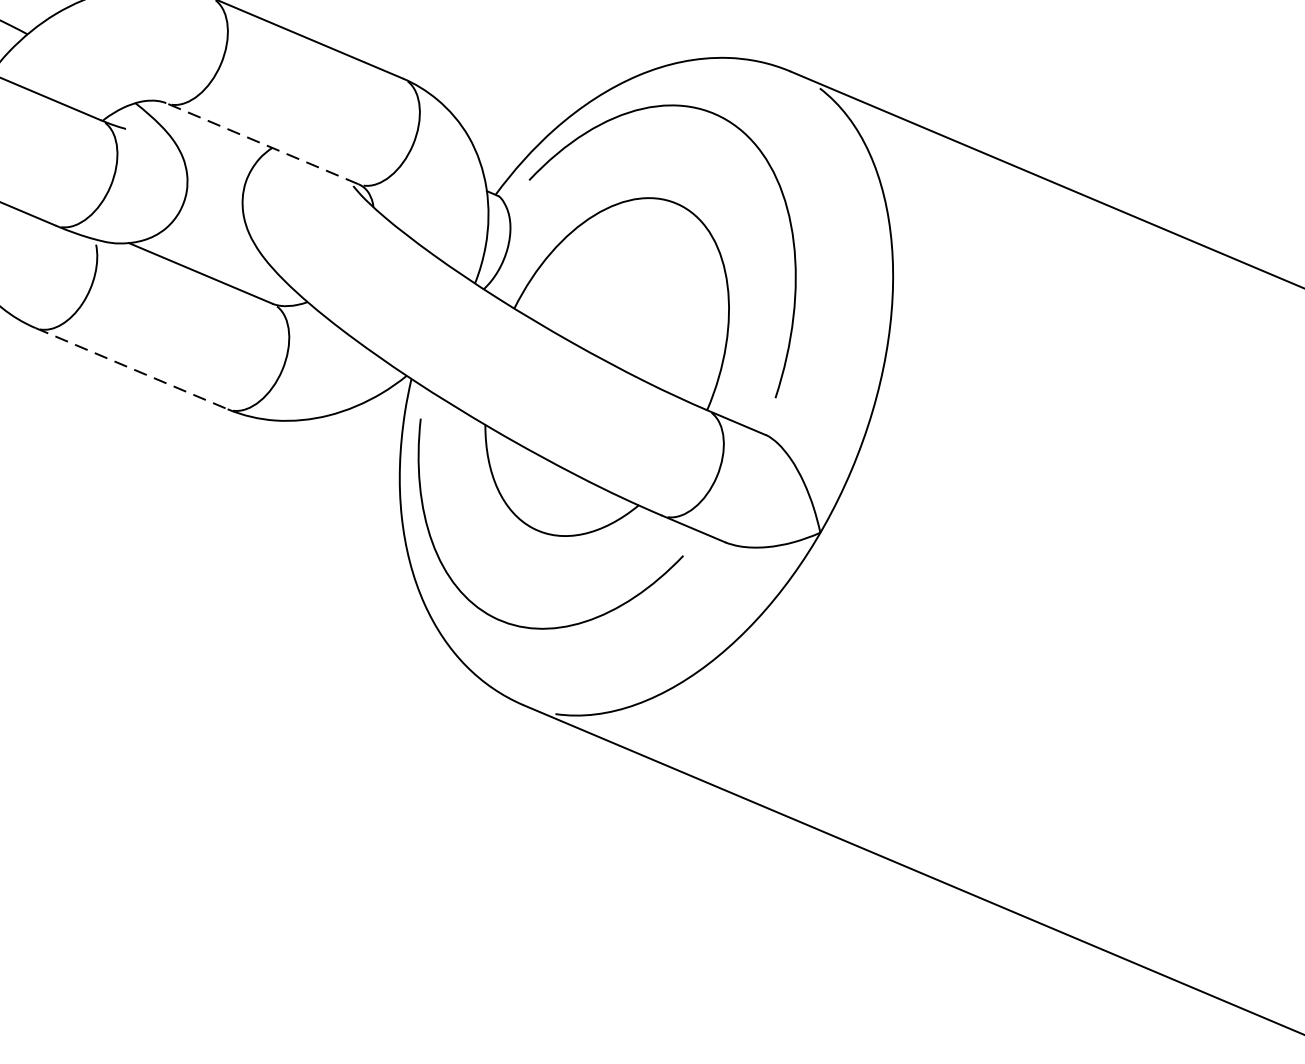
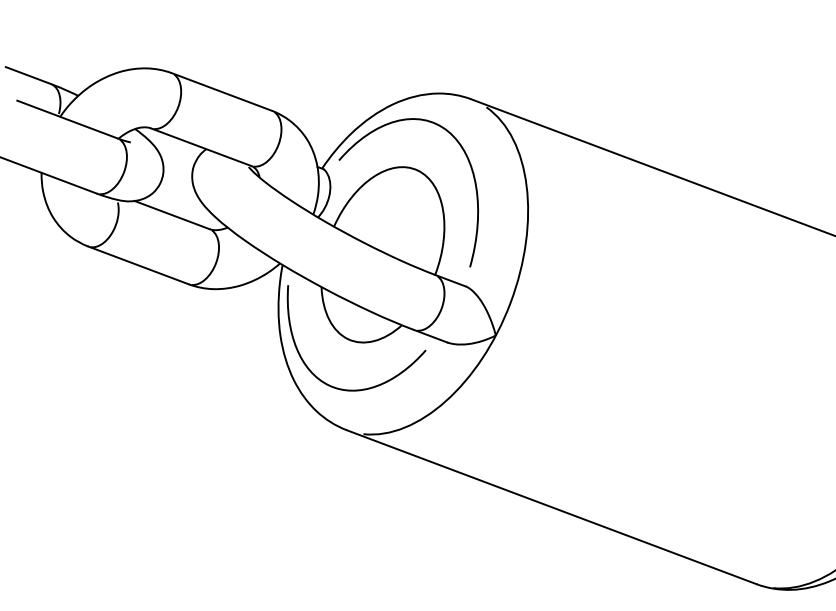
line: (262, 144) -> (201, 147), dashed -> solid
line: (131, 368) -> (138, 265), dashed -> solid

